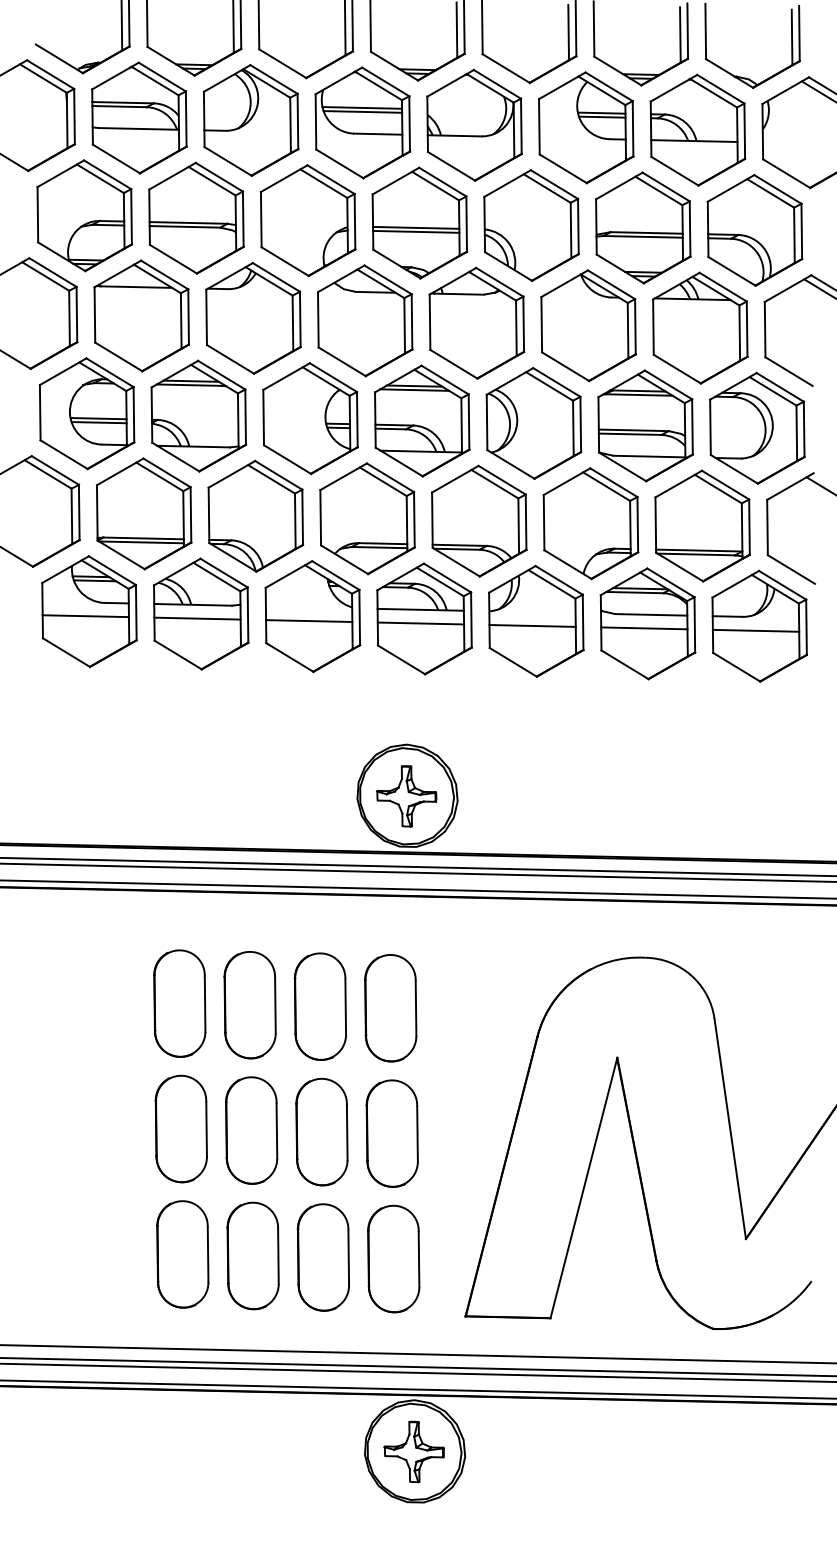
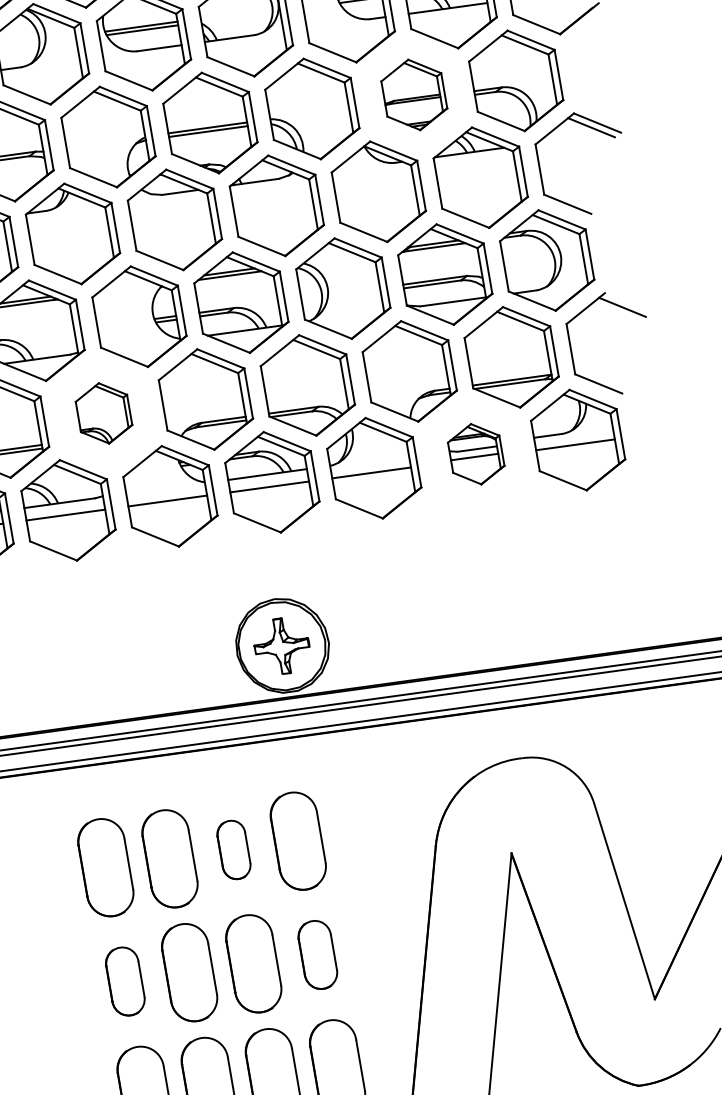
part: (643, 227) -> (414, 94), size x0.7
part: (255, 515) -> (103, 412), size x0.6
part: (647, 623) -> (475, 453), size x0.6
part: (319, 1006) -> (233, 849), size x0.6
part: (180, 1128) -> (124, 981), size x0.7
part: (391, 1133) -> (317, 954), size x0.7

